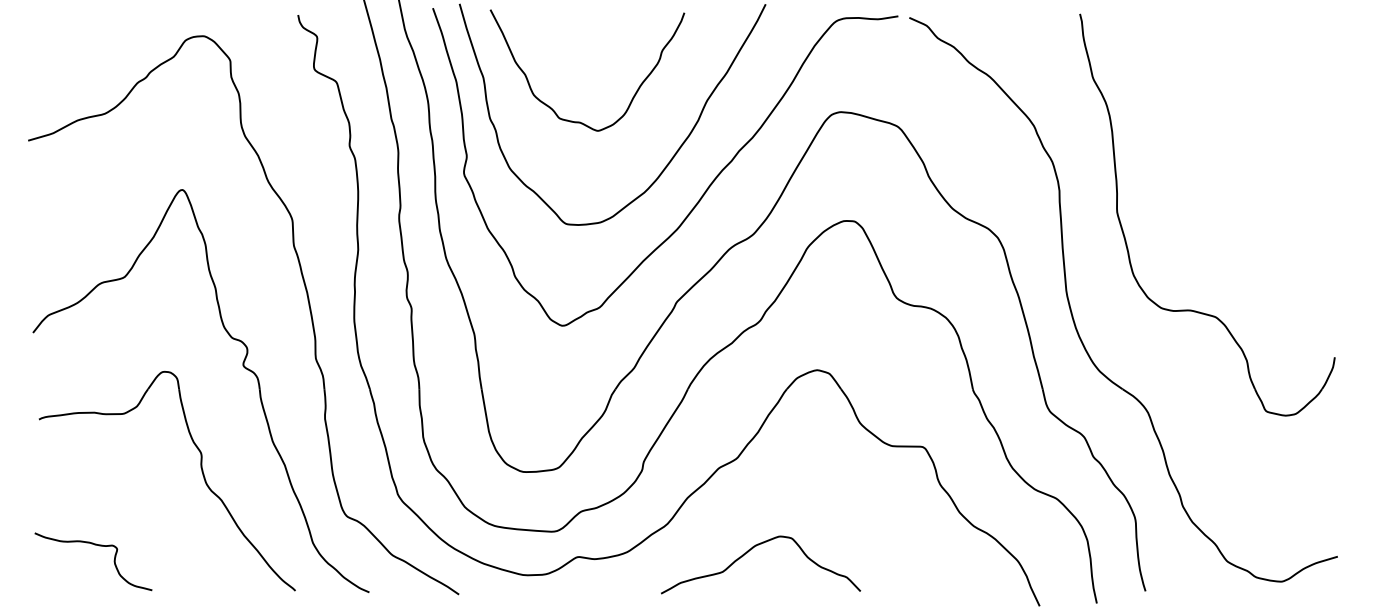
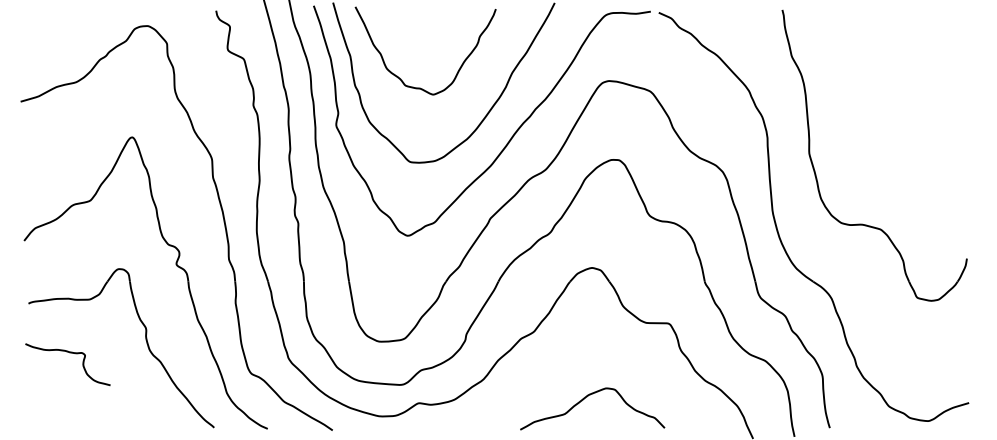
curve: (94, 545) -> (68, 352), moved
curve: (752, 549) -> (586, 397), moved

